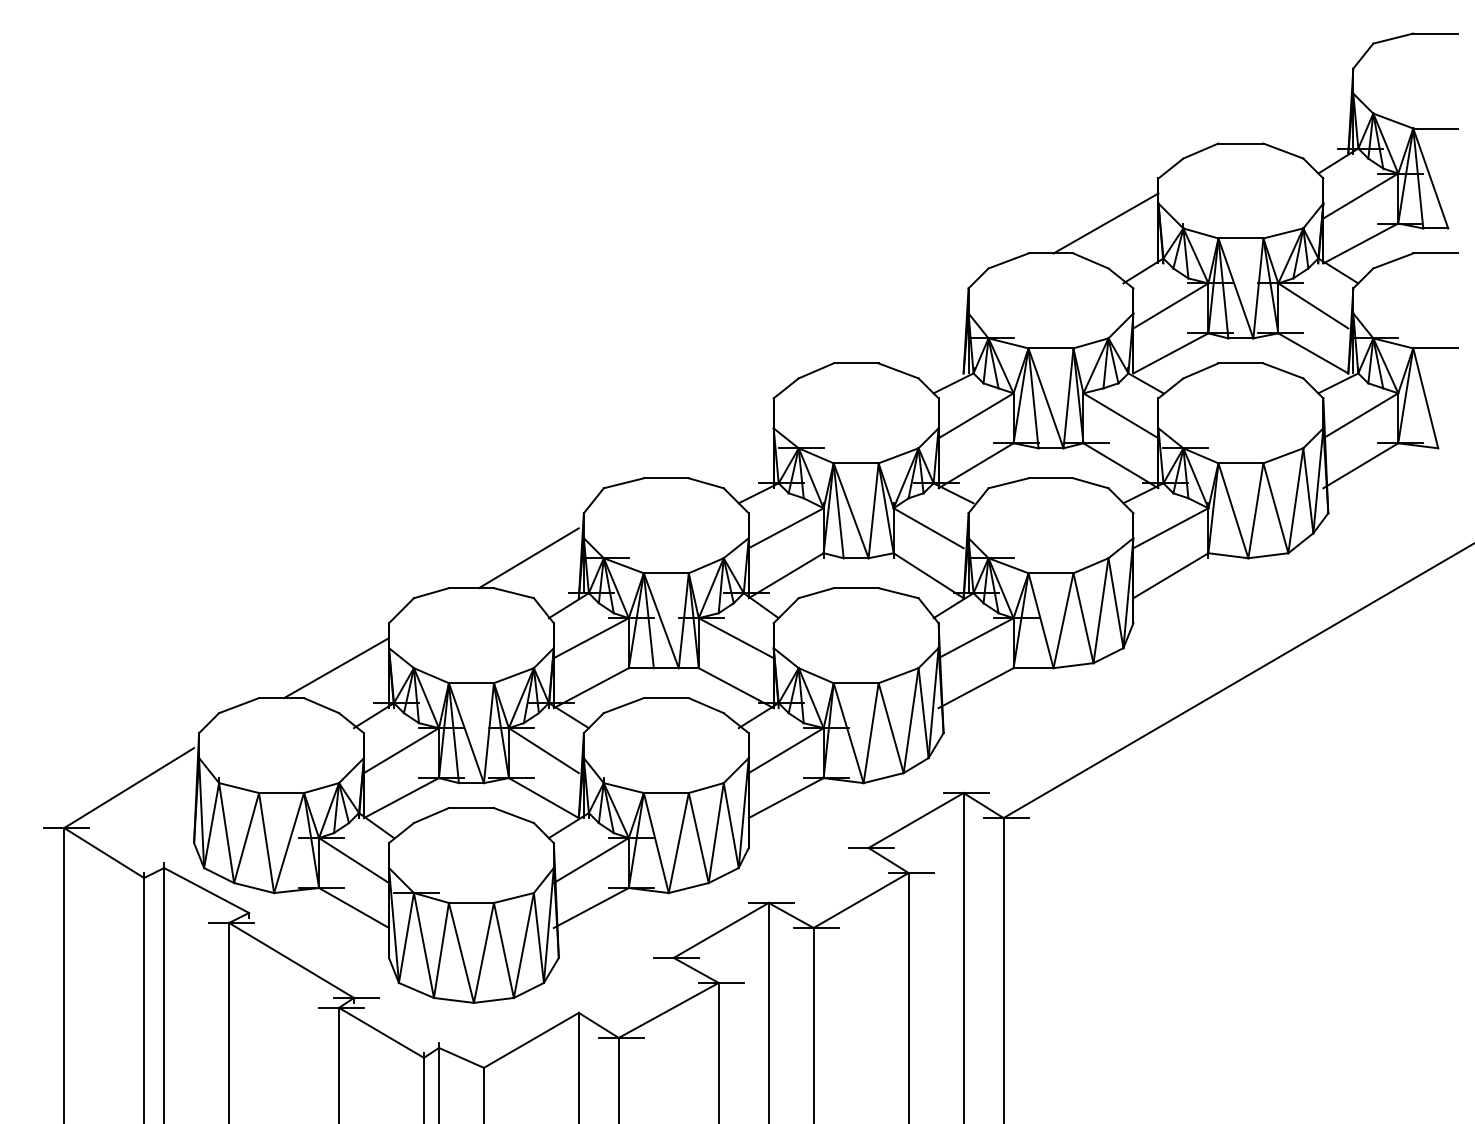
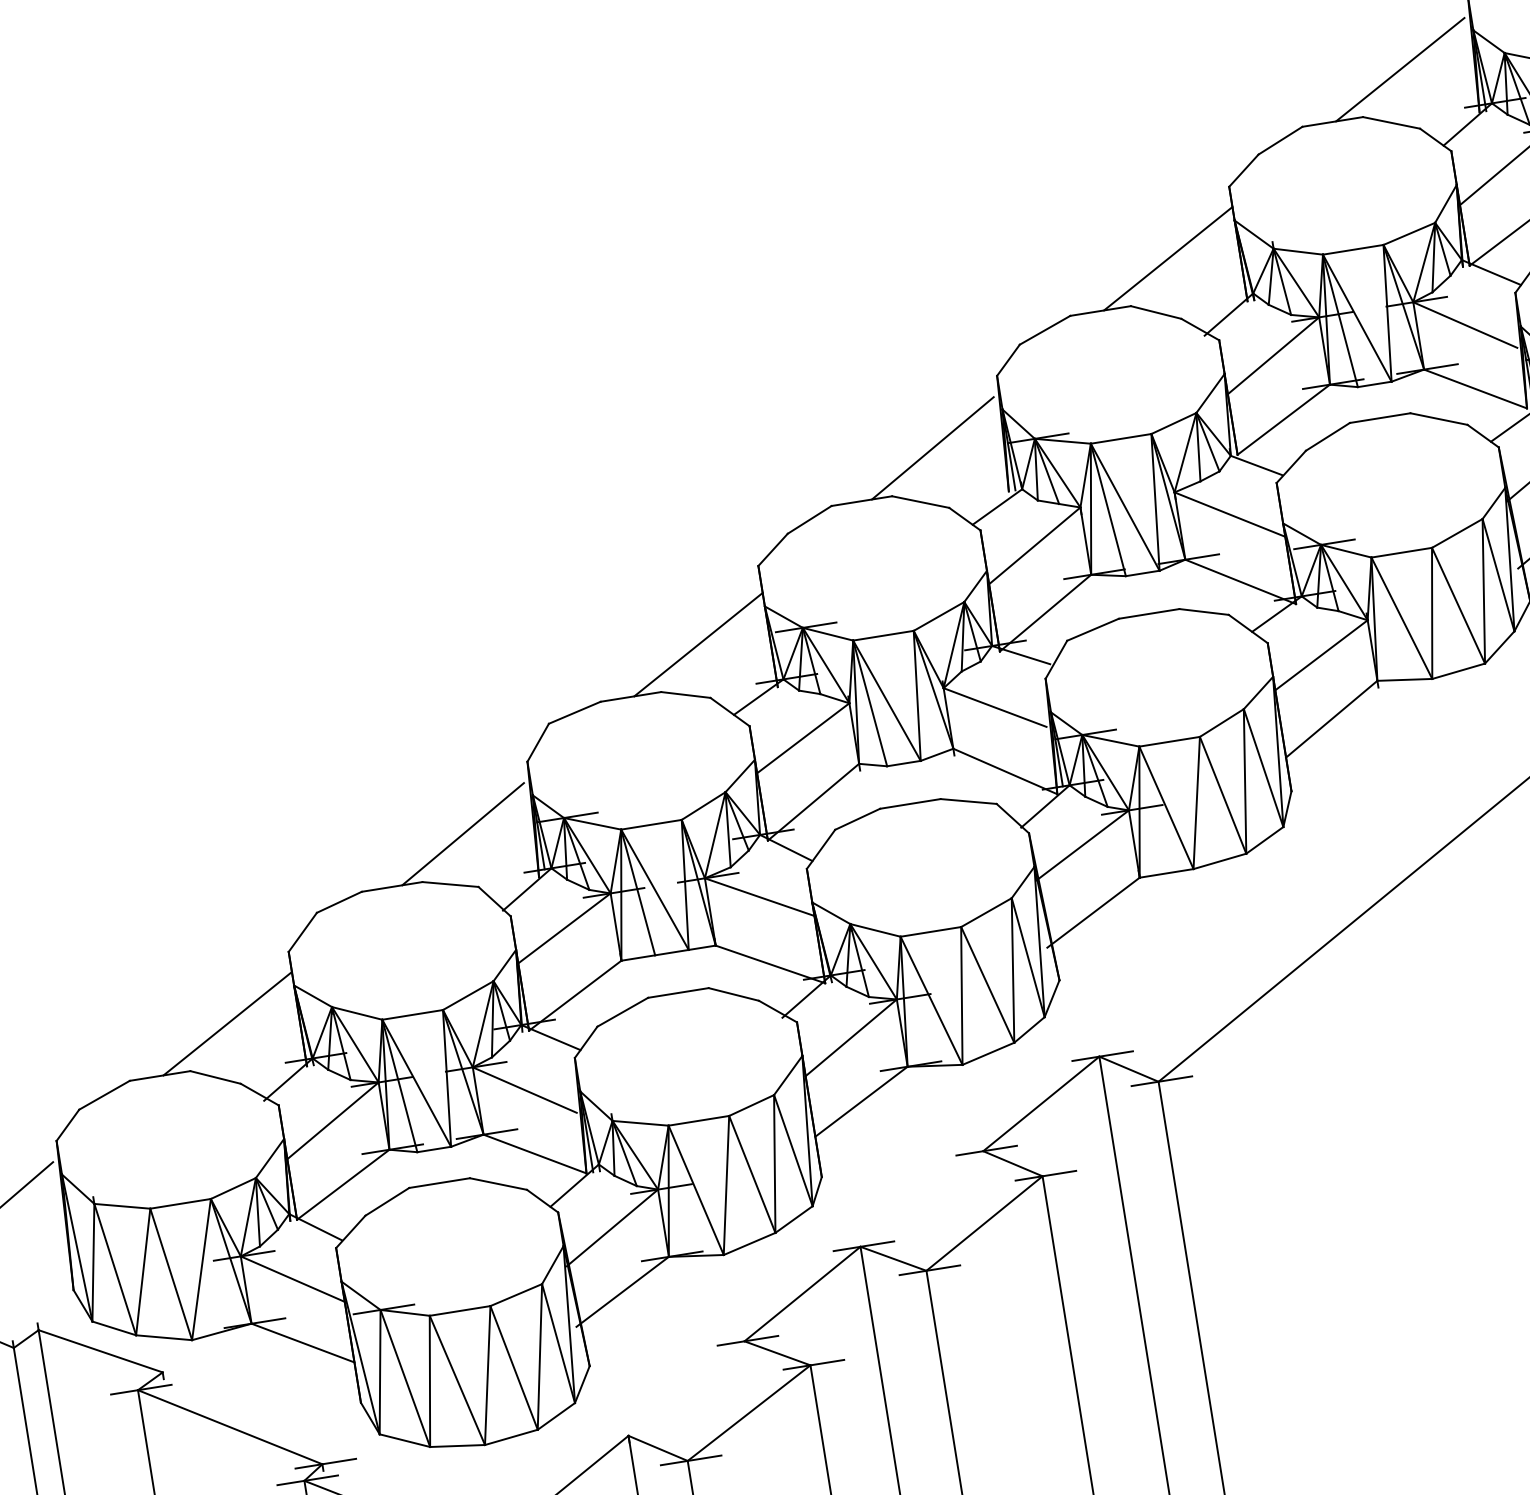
line: (1295, 113) -> (1399, 69), added
line: (913, 333) -> (932, 448), added
line: (720, 448) -> (697, 645), added

